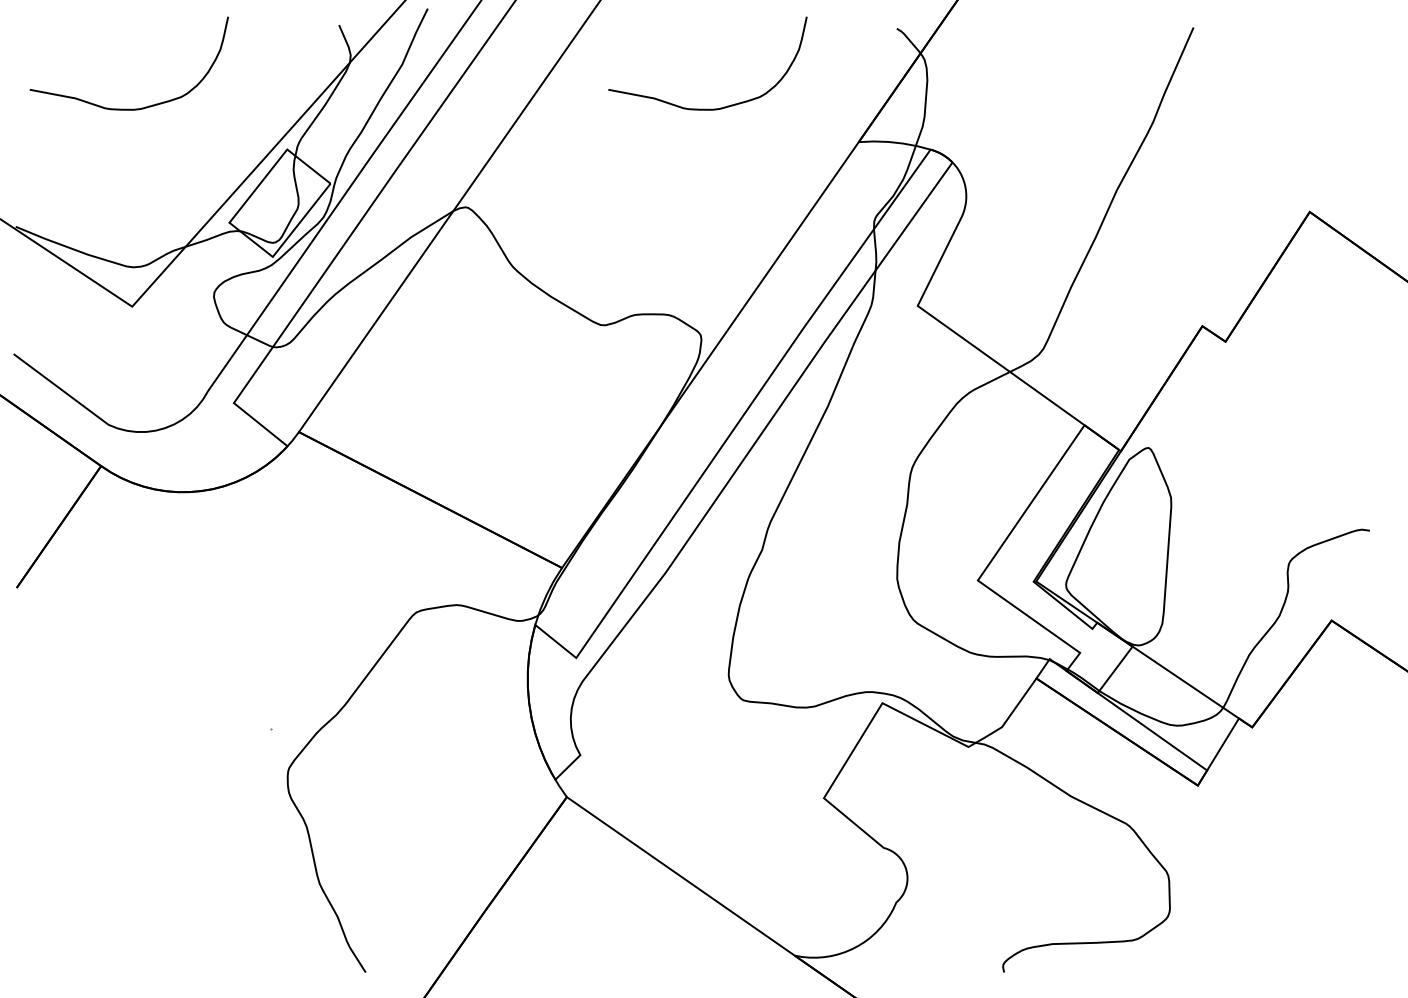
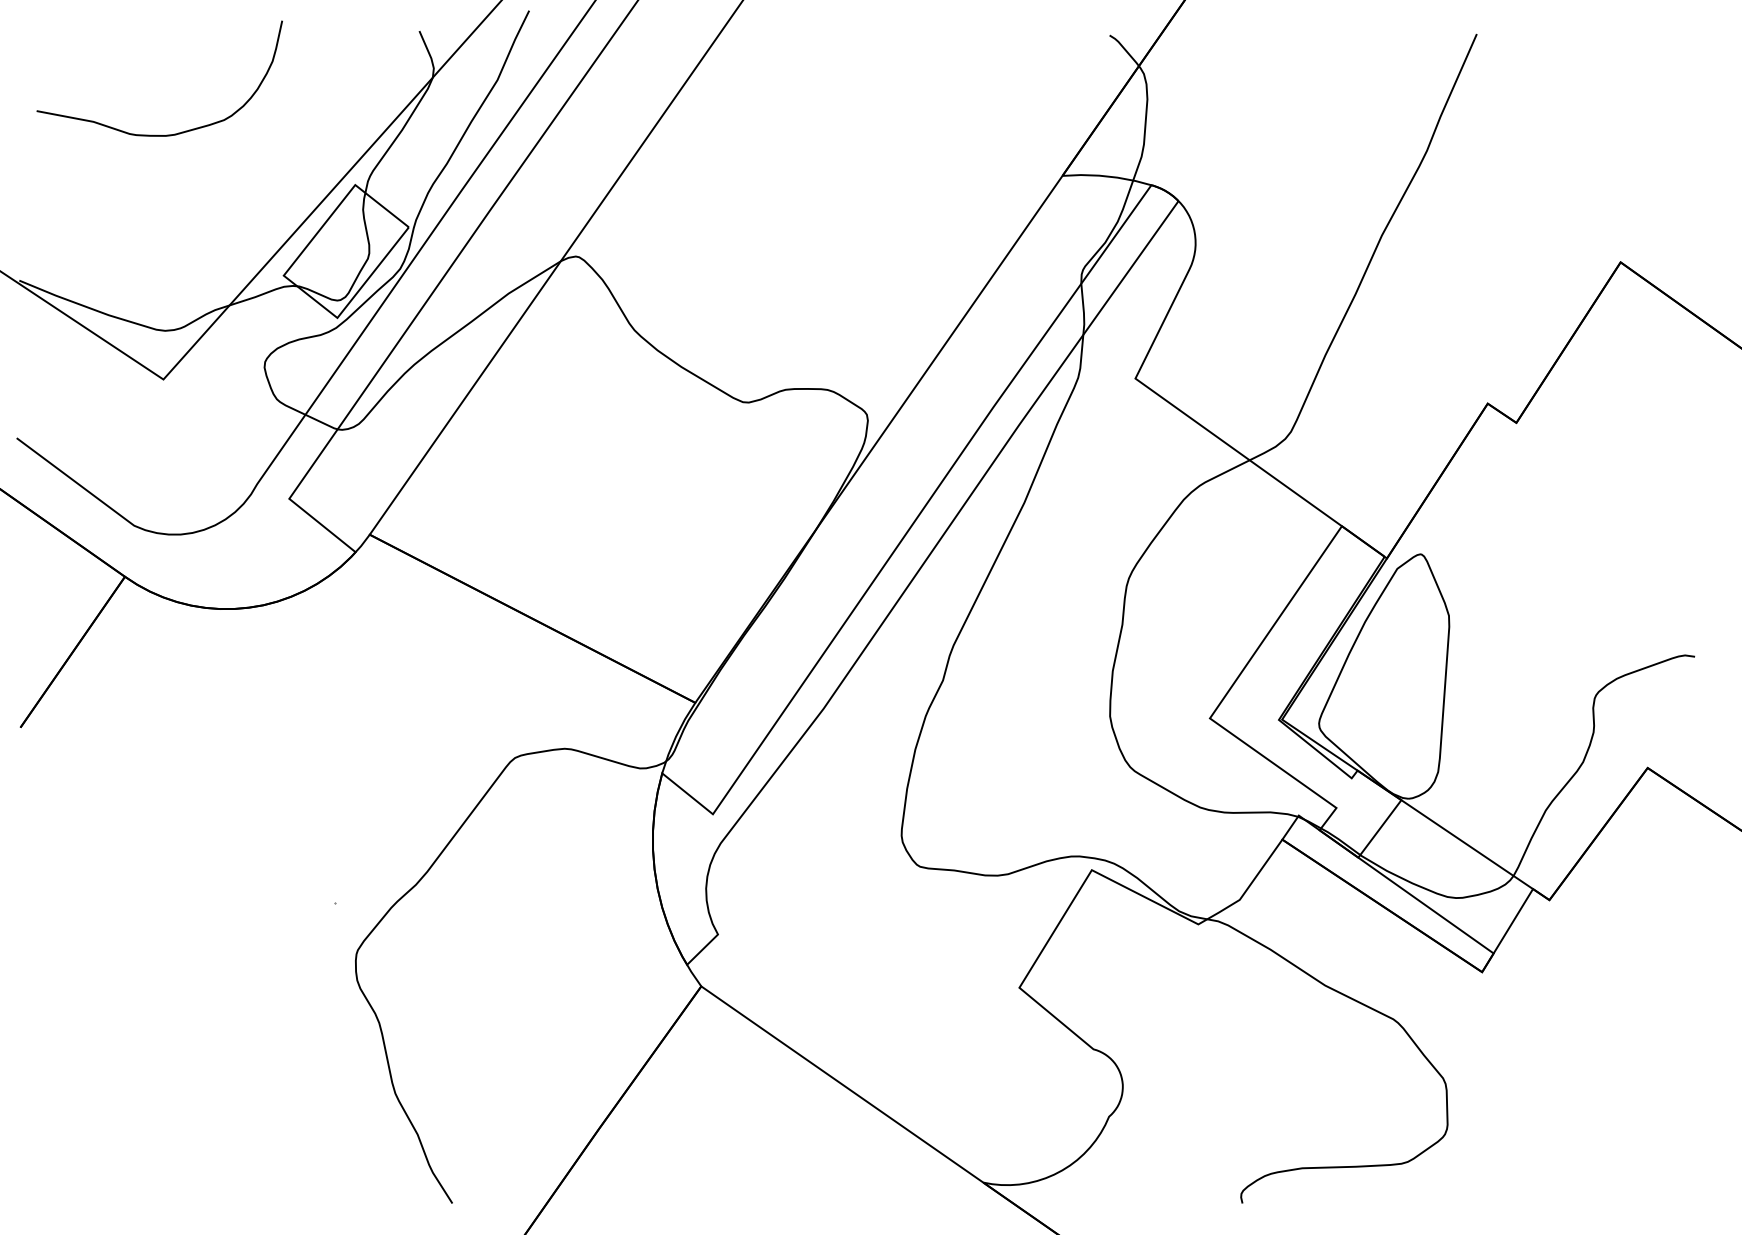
curve: (703, 108) -> (870, 134), removed

